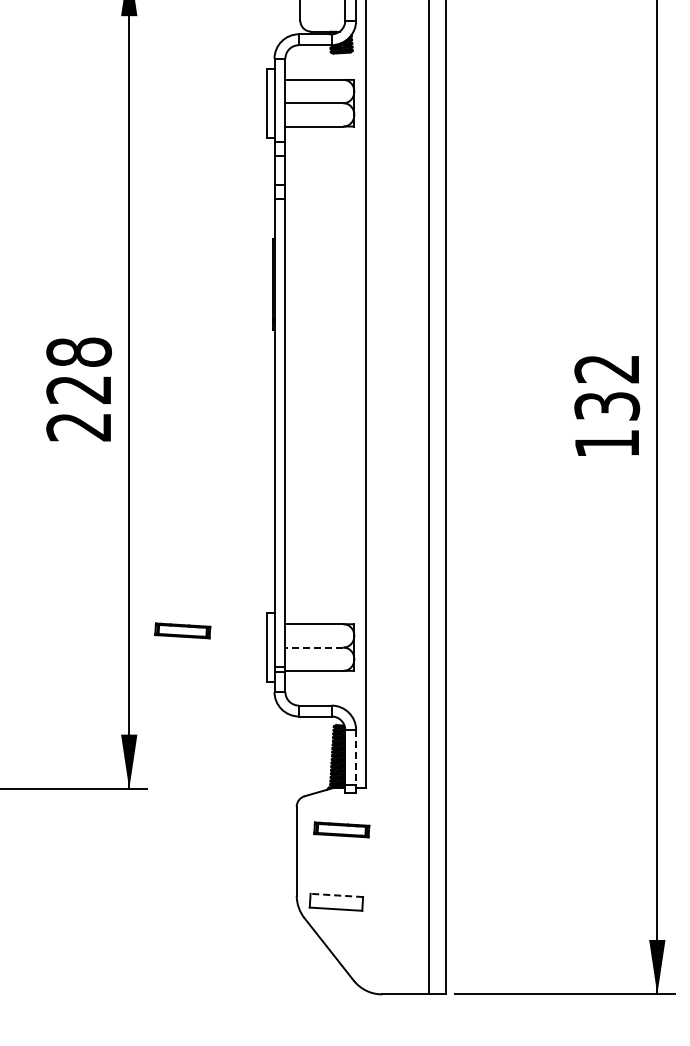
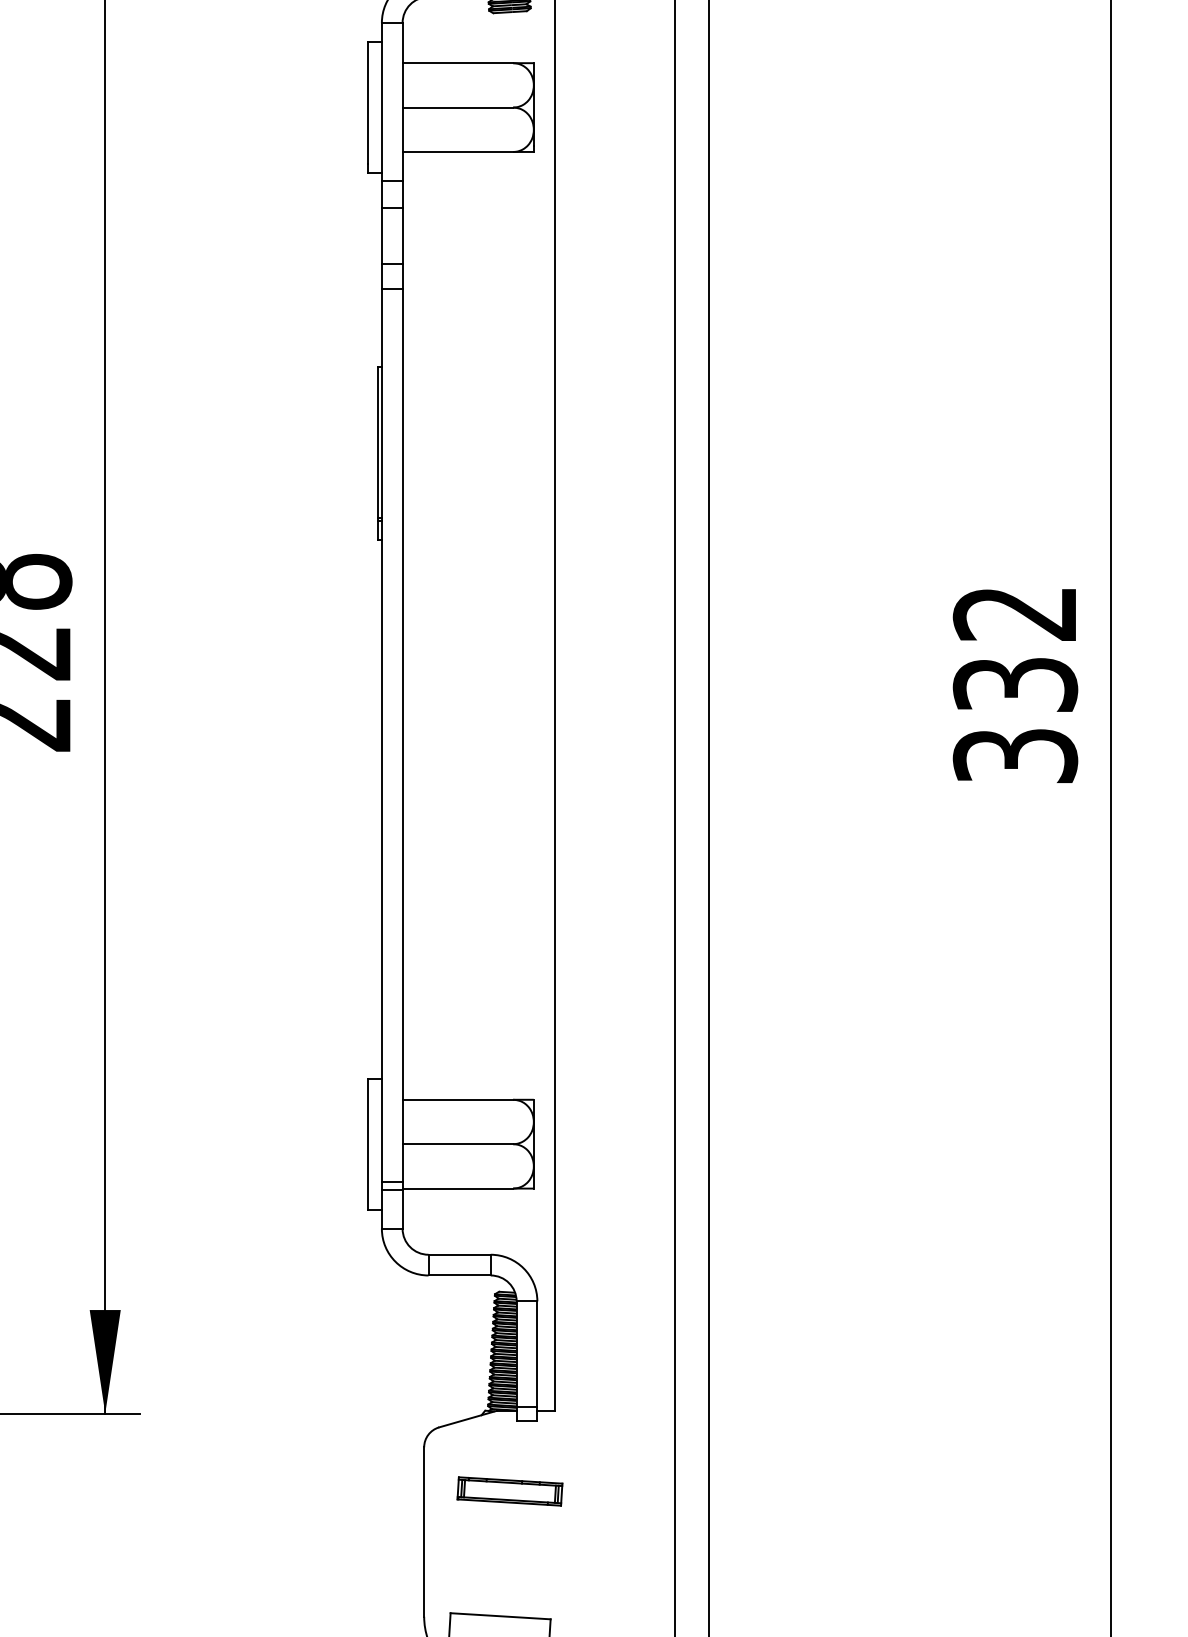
text: (607, 443) -> (1016, 755), 132 -> 332
part: (182, 630) -> (206, 1111), removed
line: (313, 647) -> (456, 1144), dashed -> solid
line: (356, 757) -> (538, 1353), dashed -> solid
line: (336, 895) -> (499, 1616), dashed -> solid

